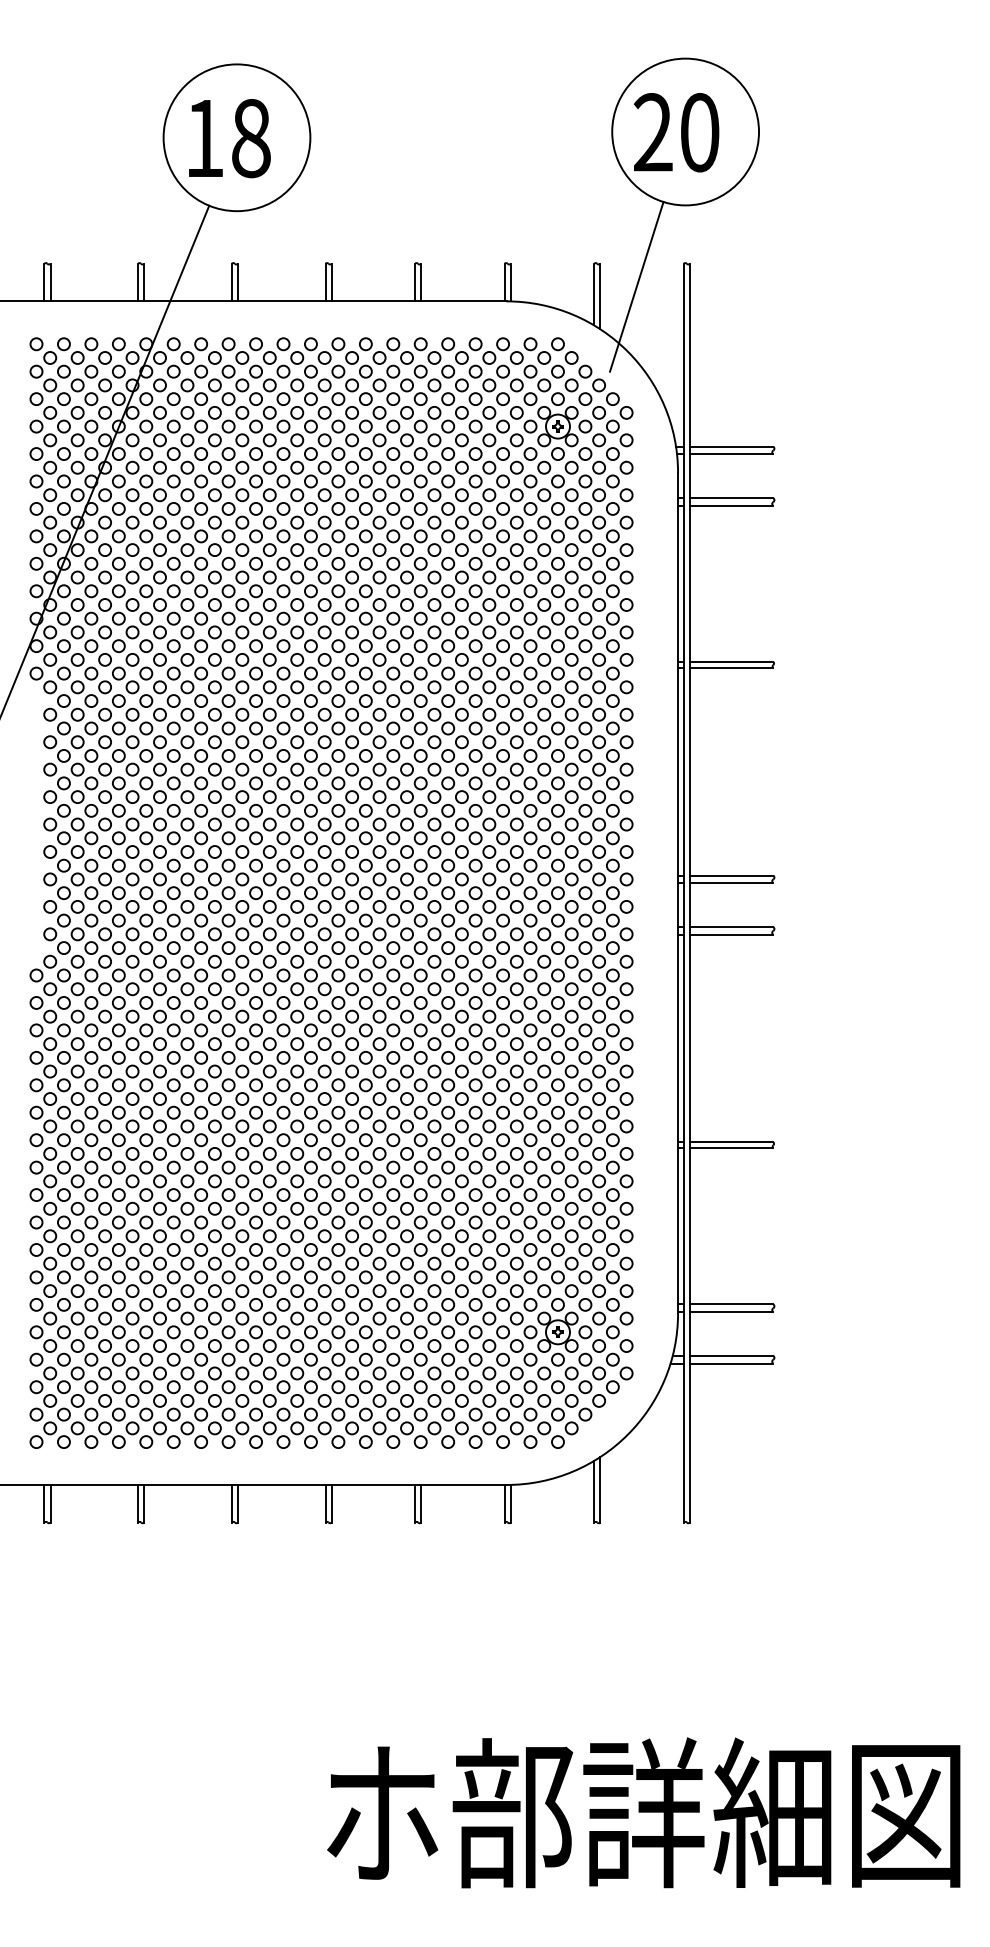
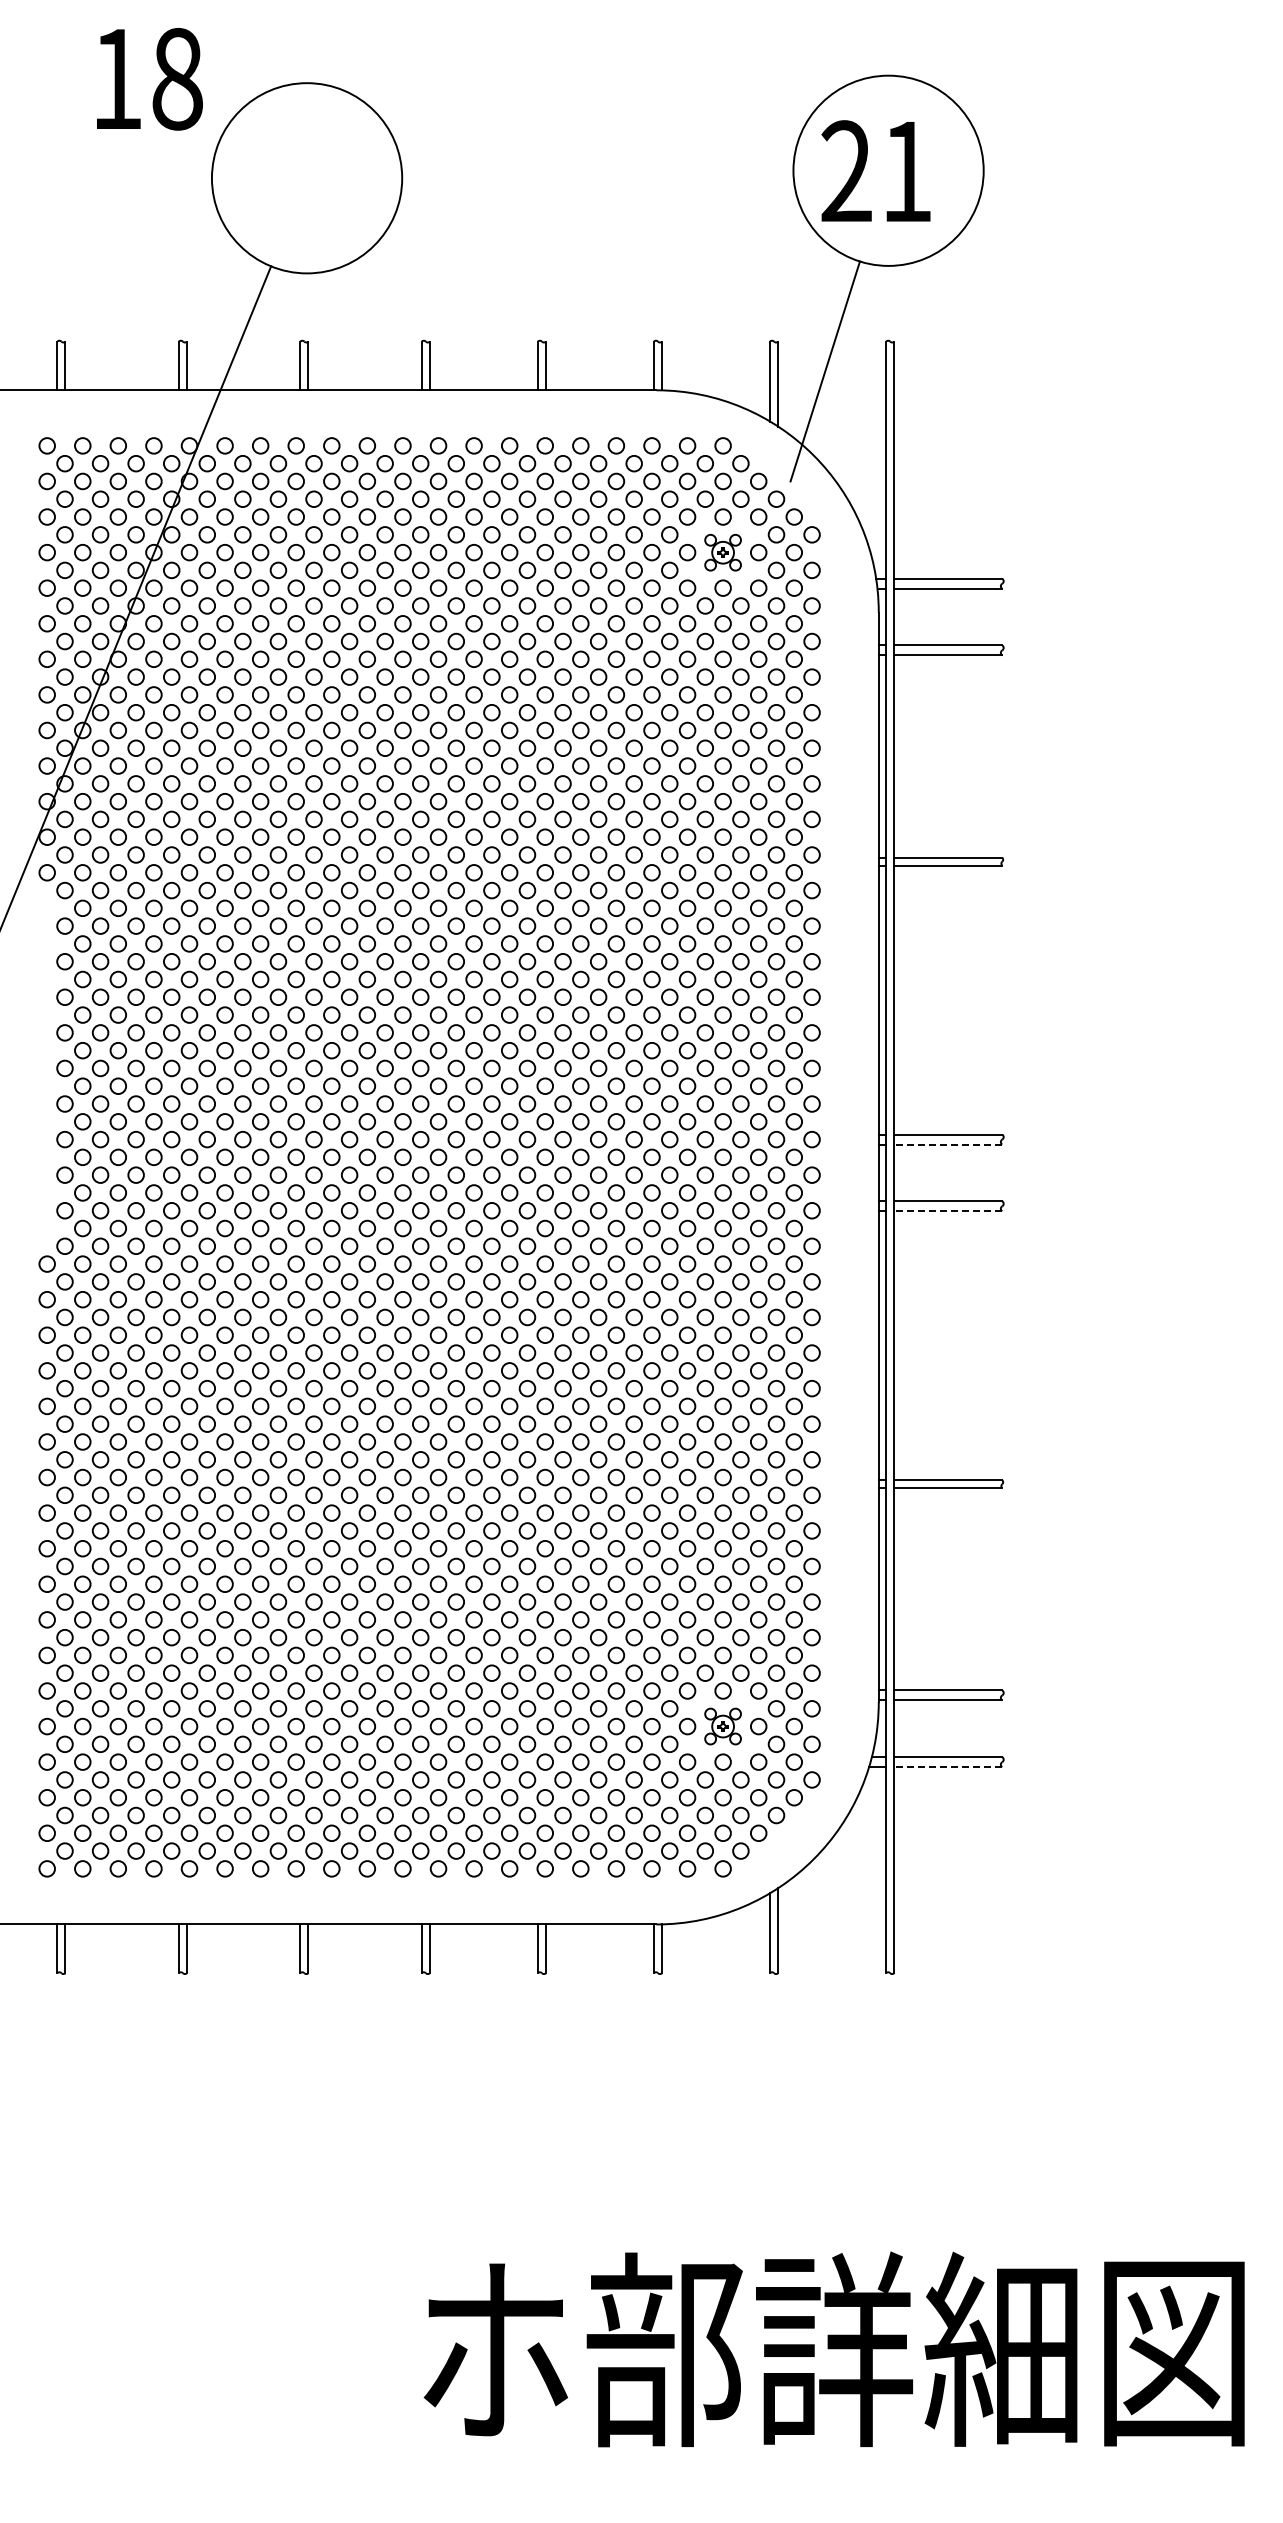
text: (700, 132) -> (907, 171), 20 -> 21
text: (229, 138) -> (149, 79), moved
part: (557, 426) -> (722, 552), size x0.7
line: (731, 883) -> (947, 1144), solid -> dashed
line: (731, 934) -> (947, 1211), solid -> dashed
part: (557, 1332) -> (722, 1726), size x0.7
line: (731, 1363) -> (947, 1767), solid -> dashed

